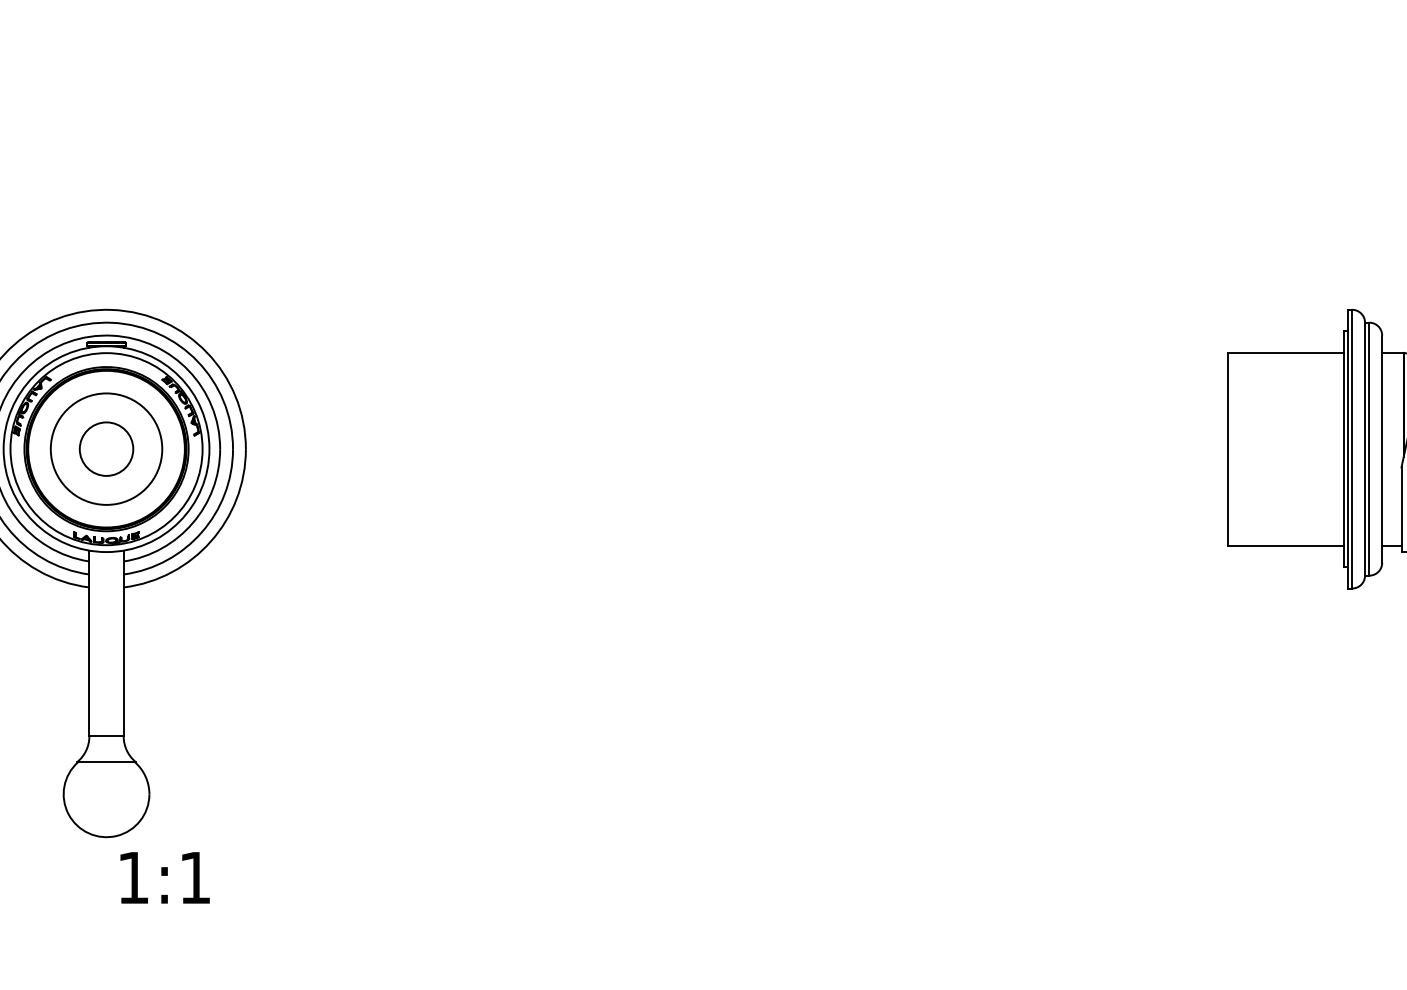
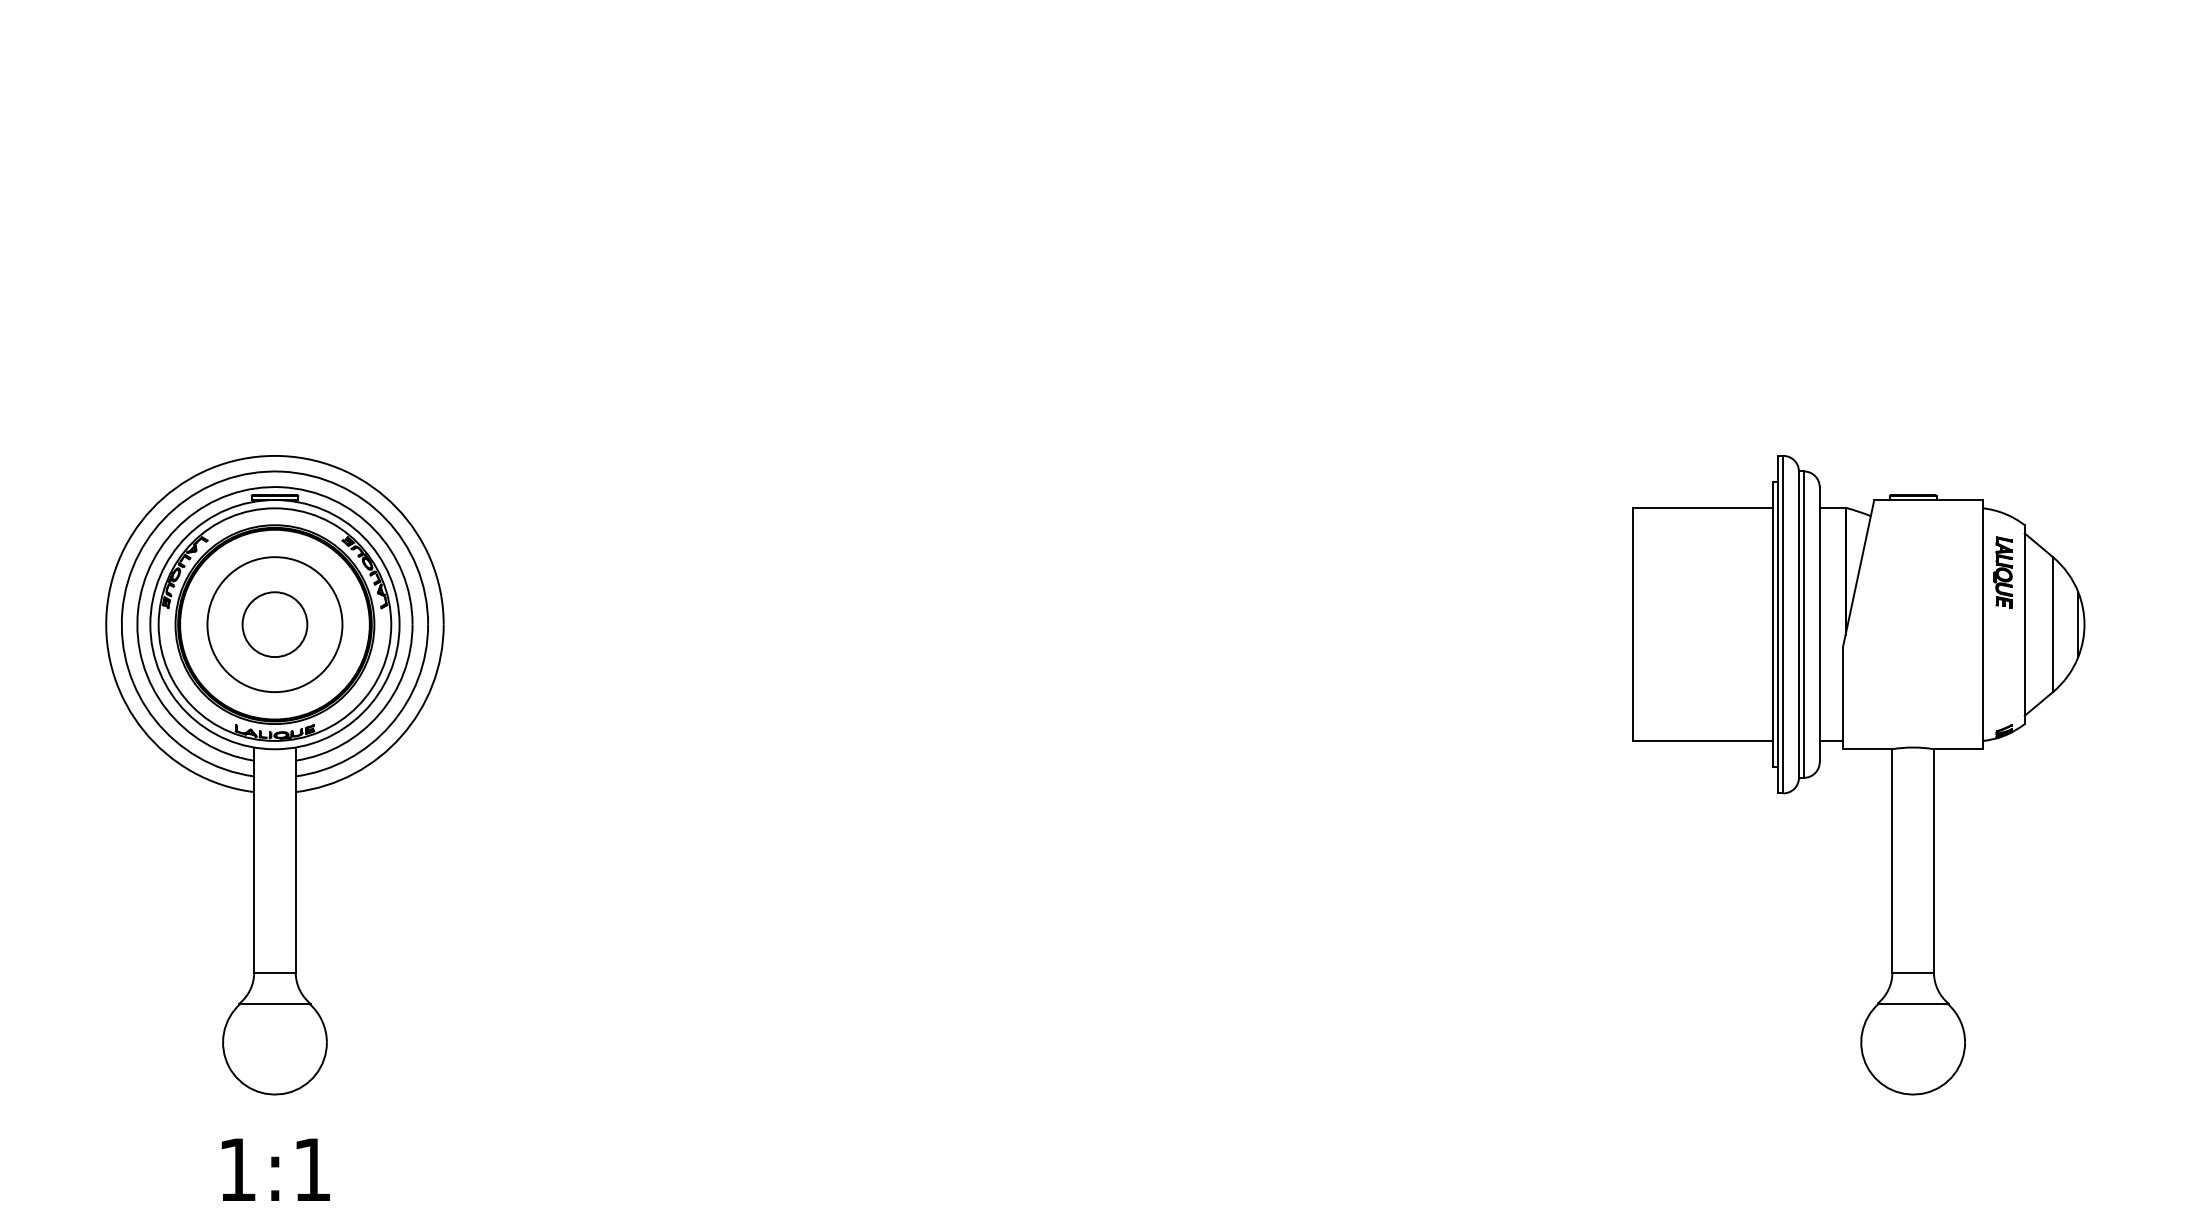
text: (164, 877) -> (275, 1169), moved

